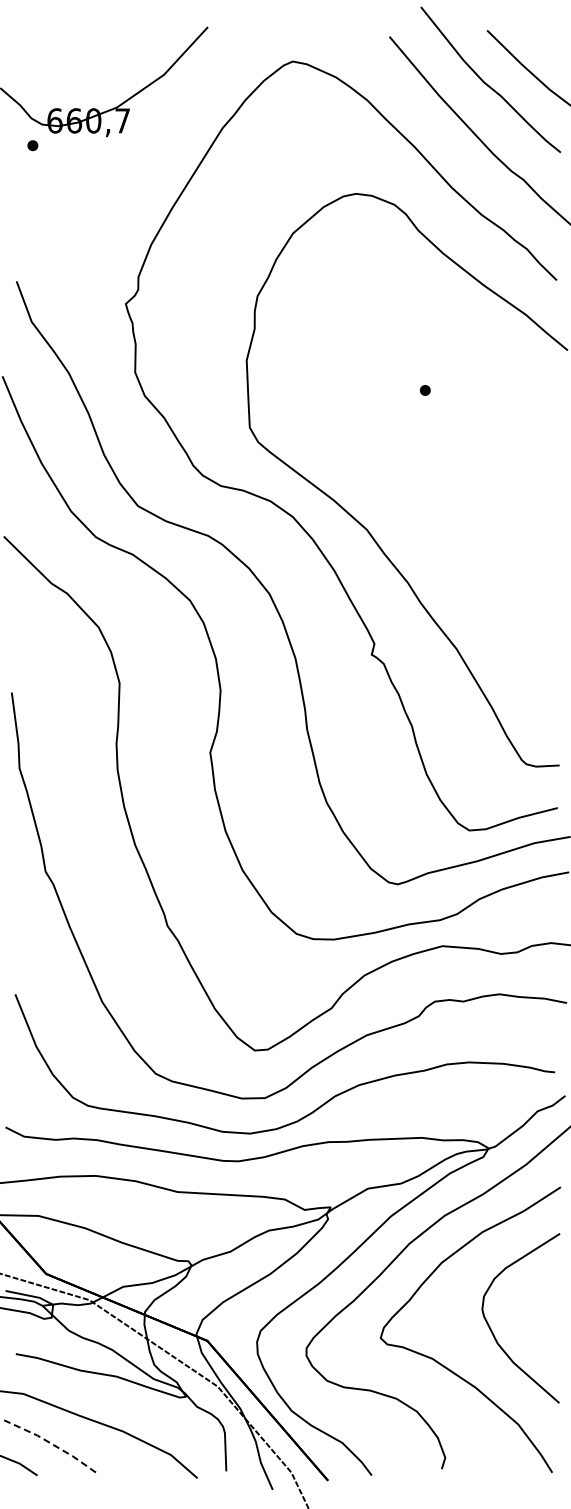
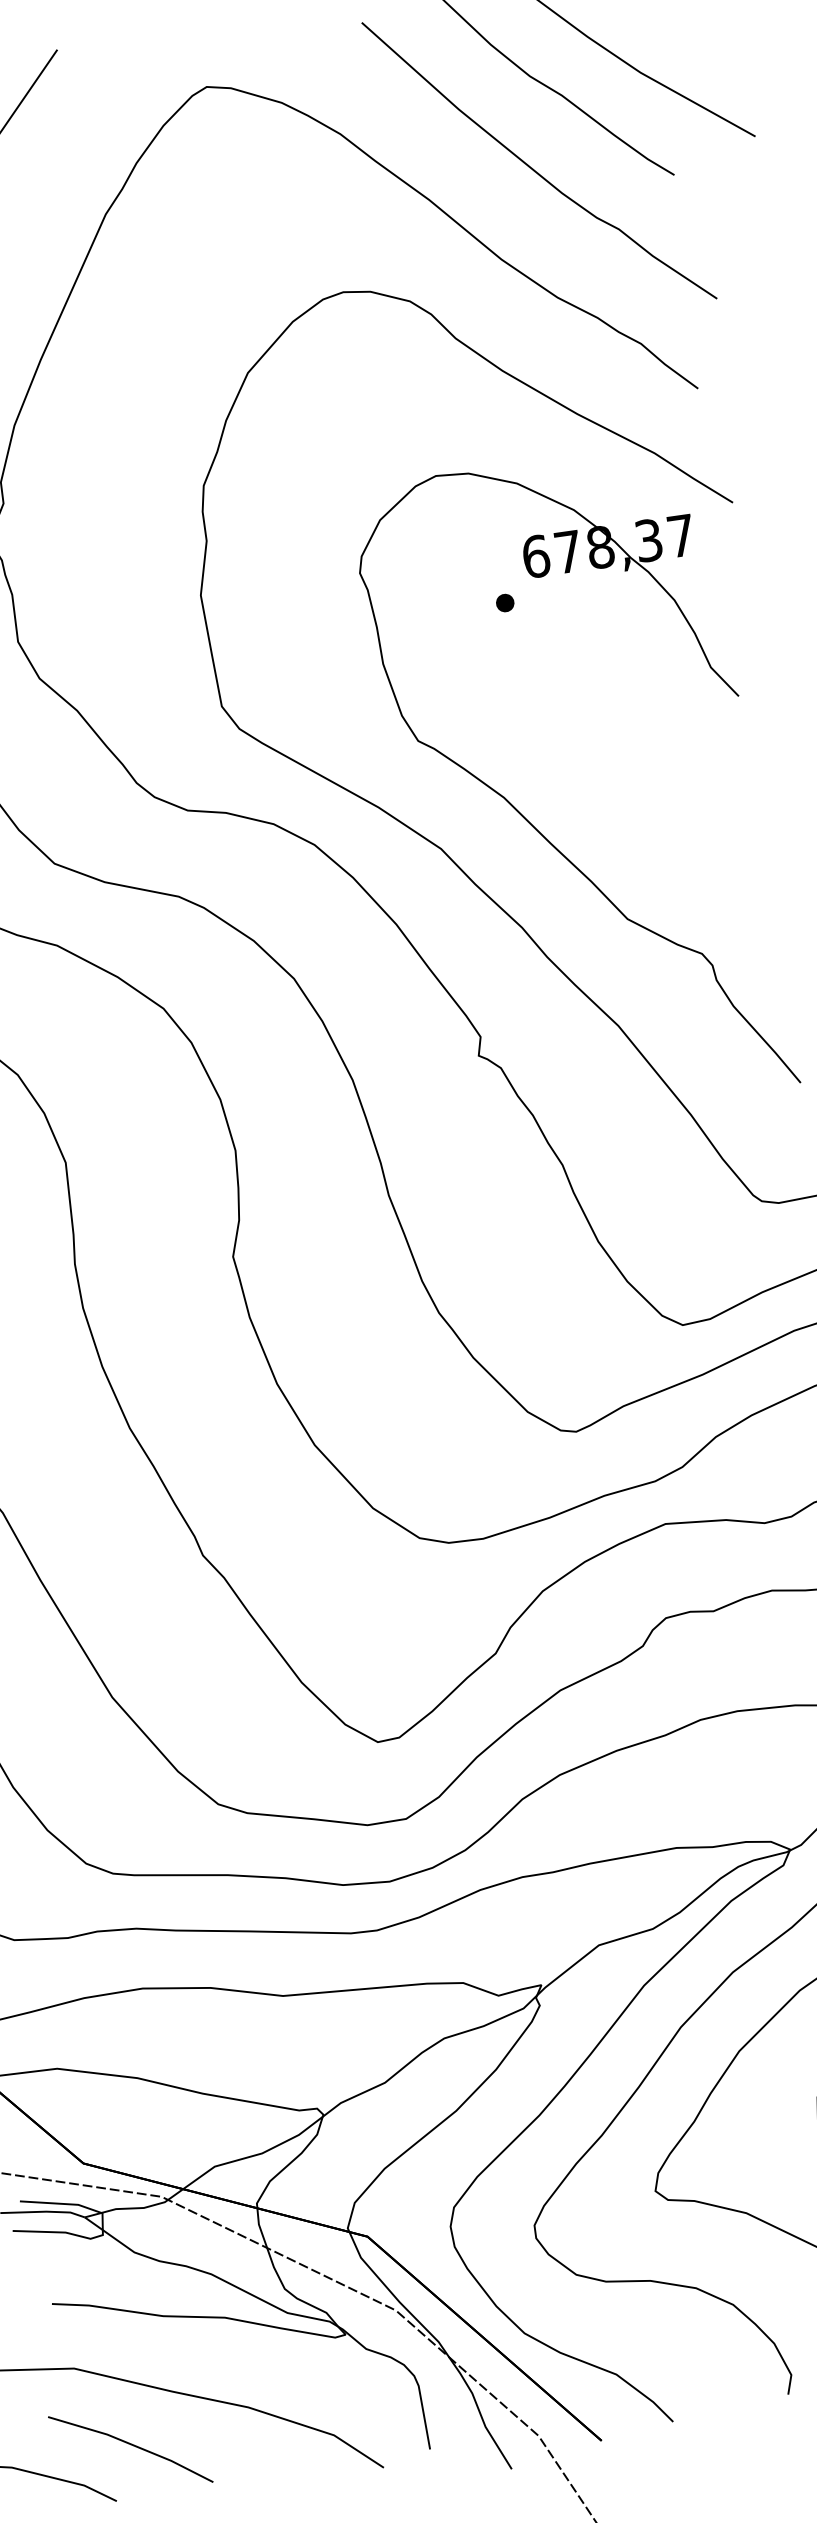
part: (422, 521) -> (531, 821), added
line: (51, 1444) -> (132, 2446), dashed -> solid

